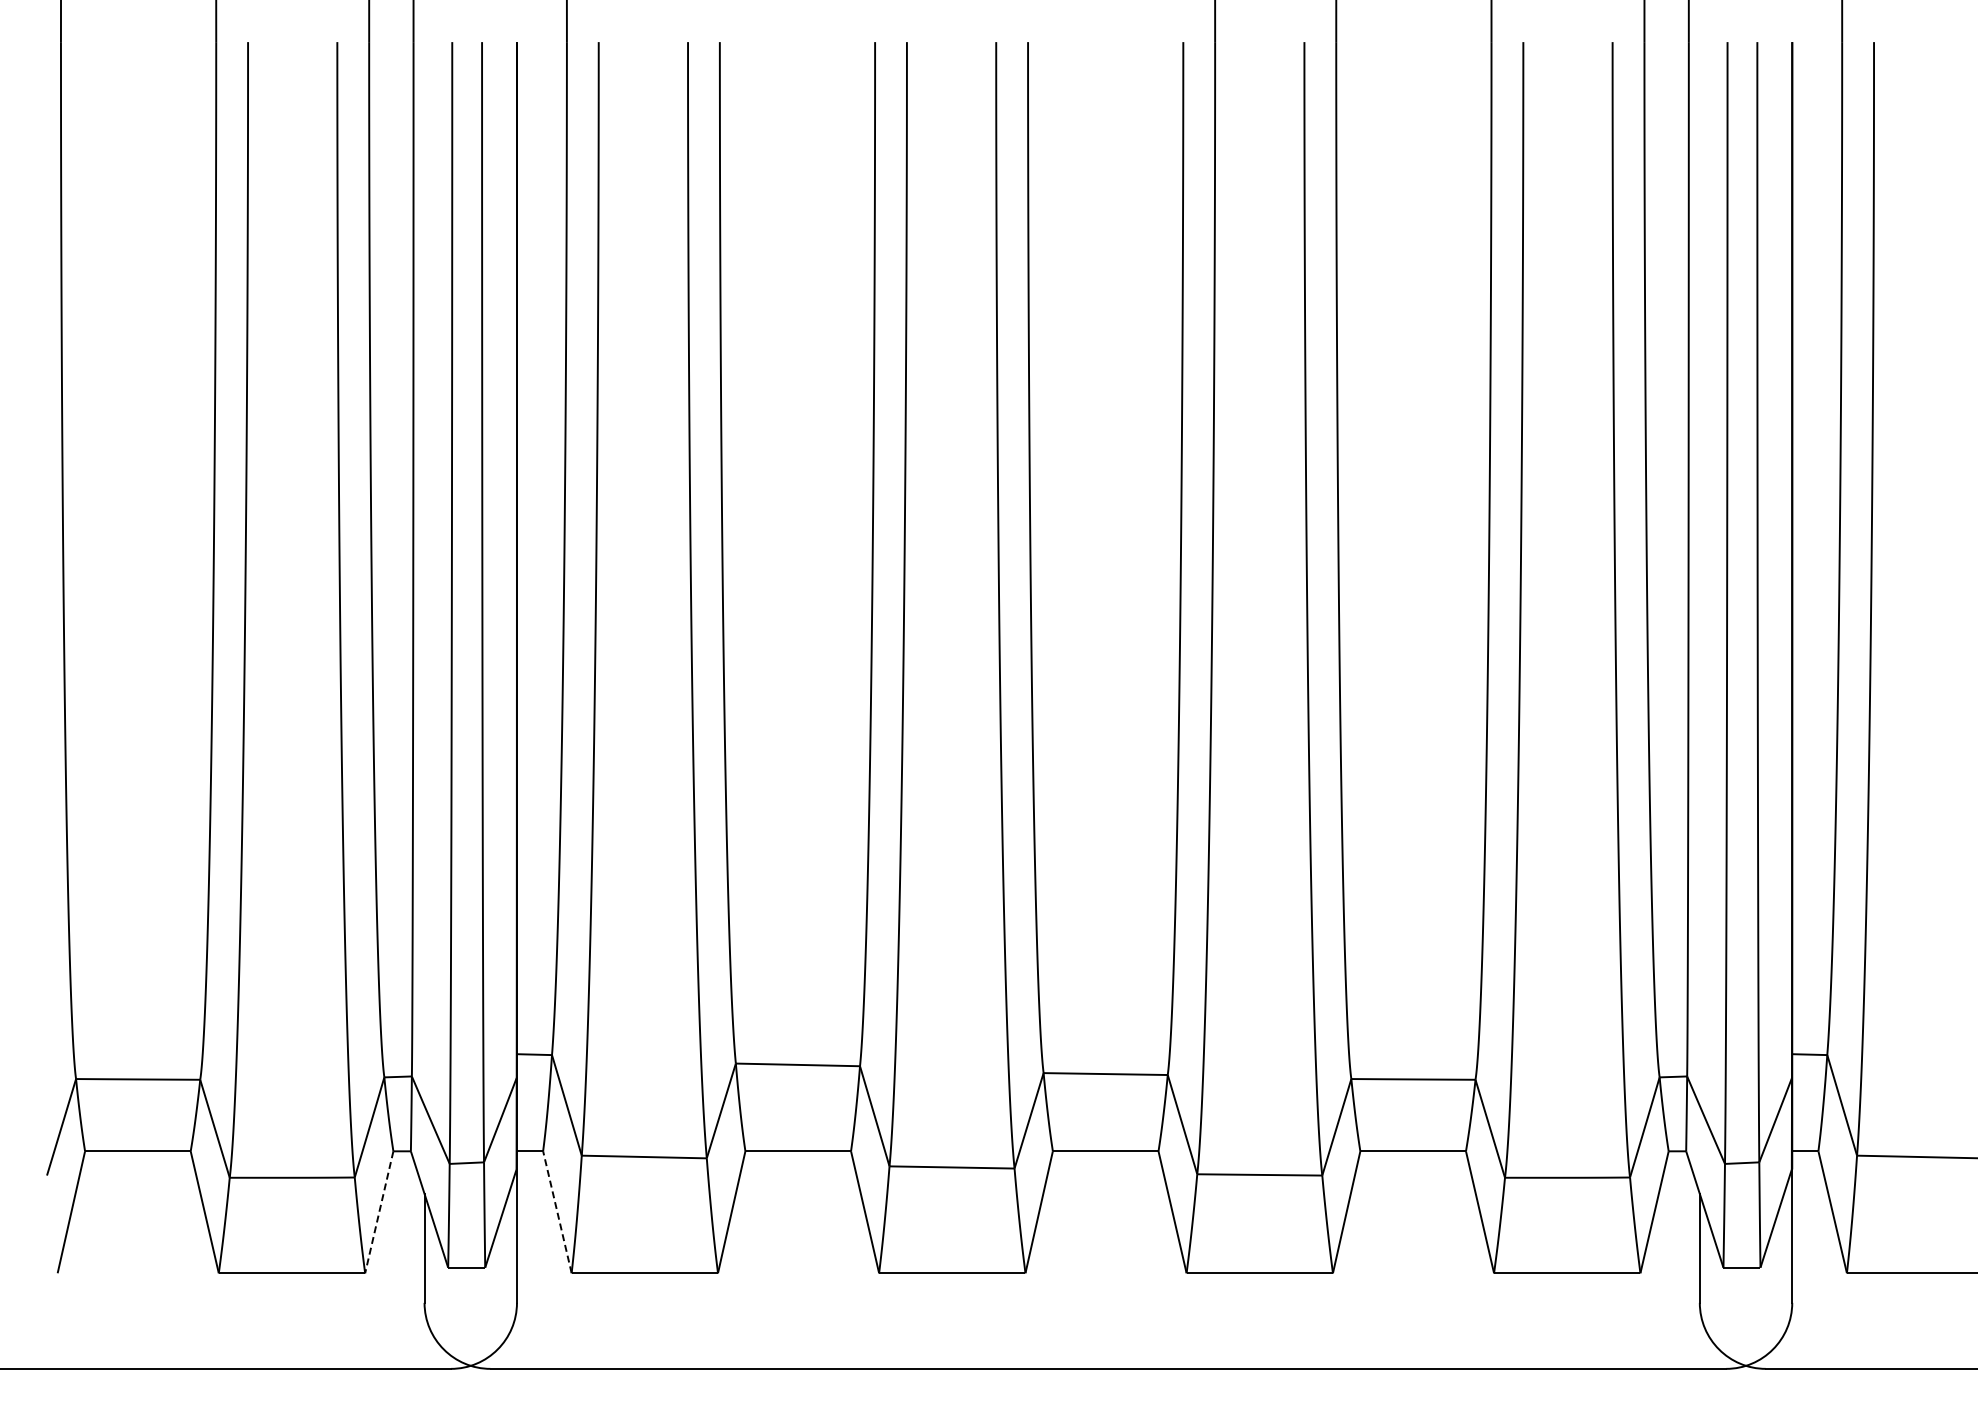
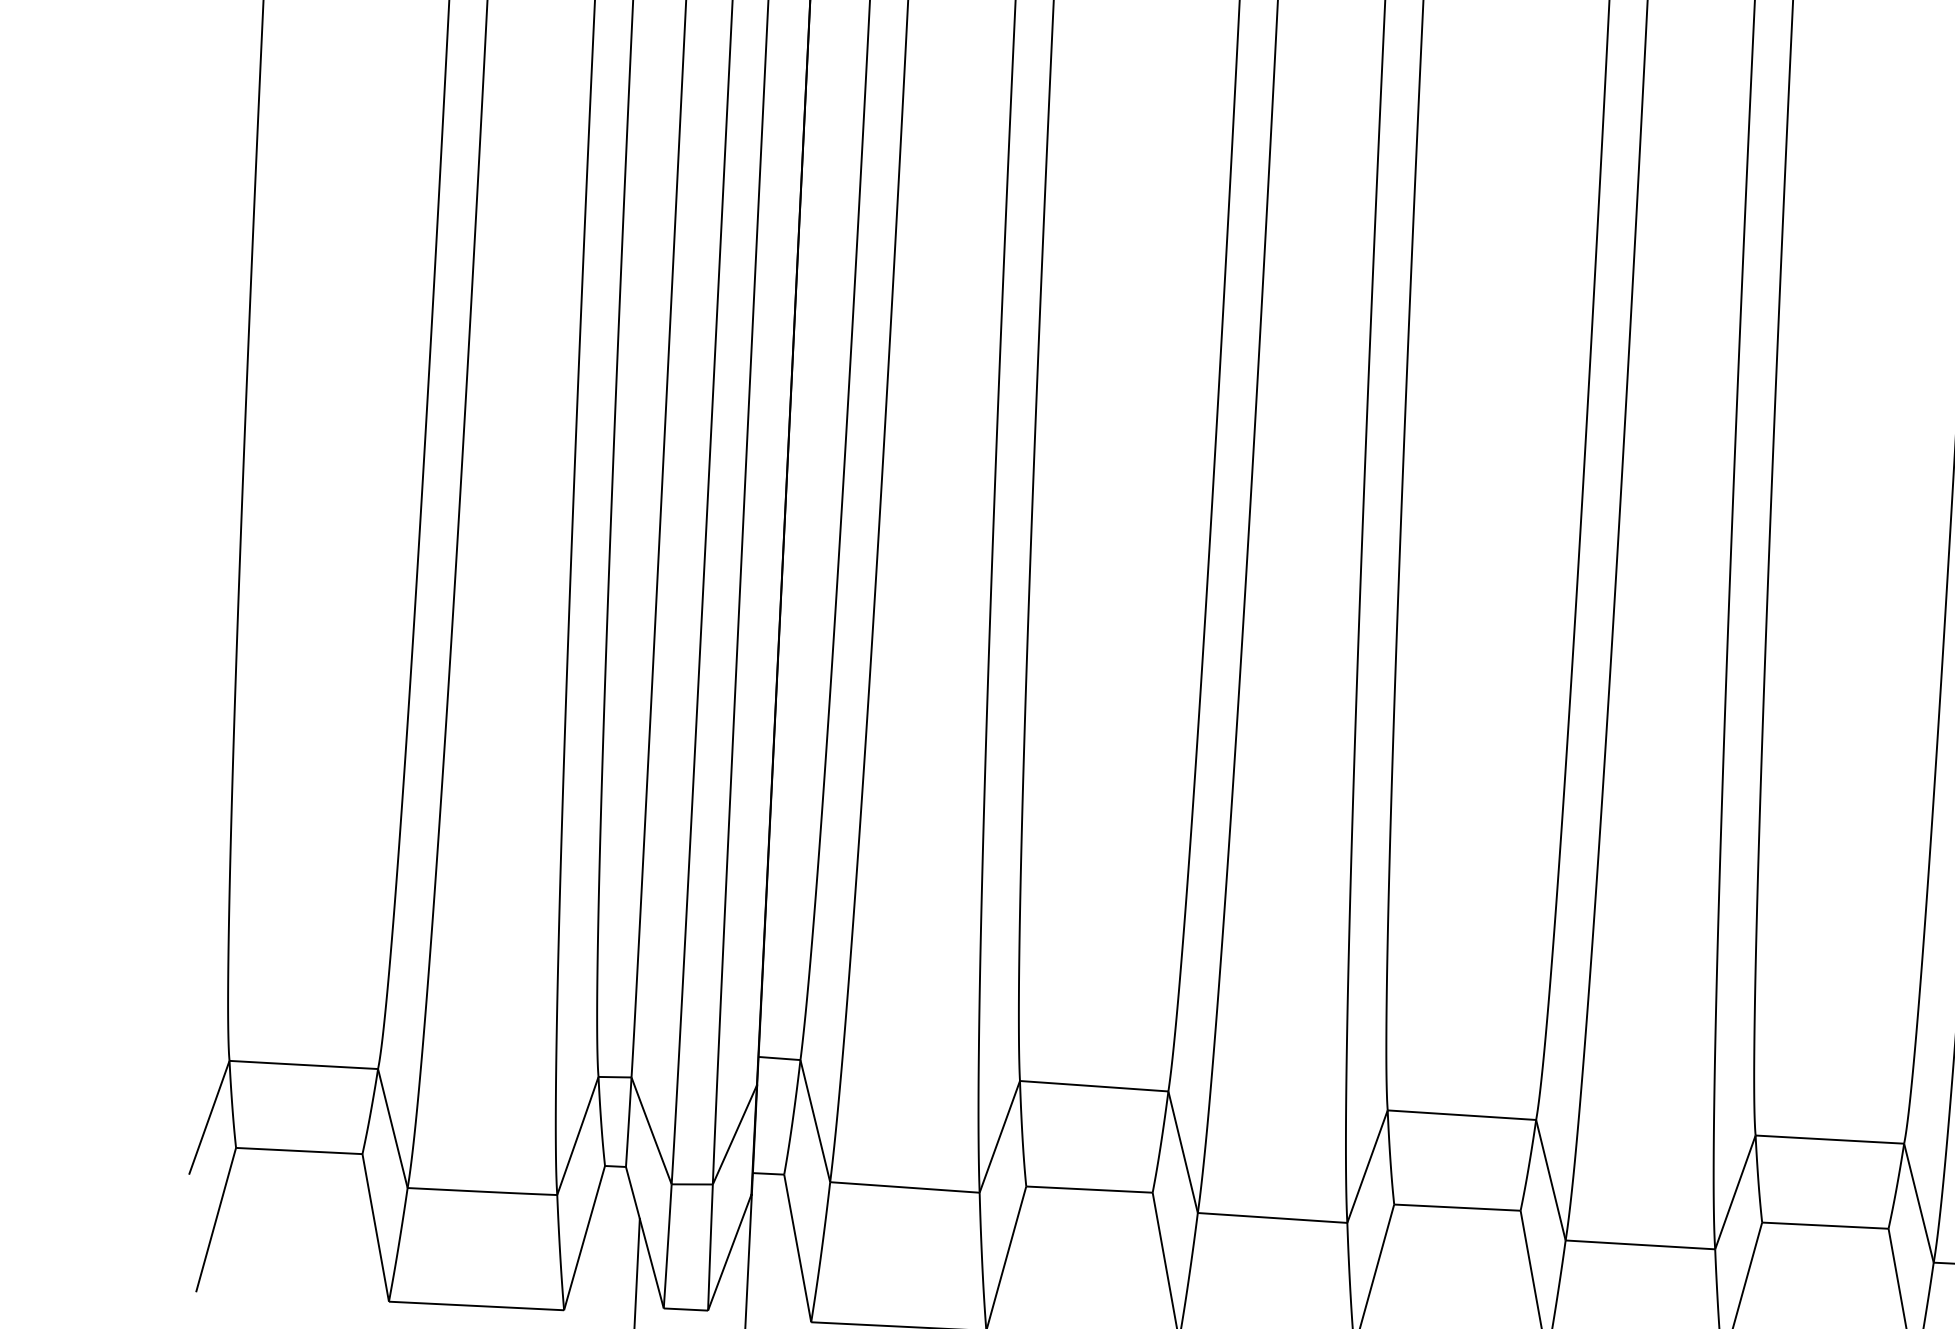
line: (379, 1212) -> (584, 1238), dashed -> solid
line: (557, 1212) -> (797, 1248), dashed -> solid

